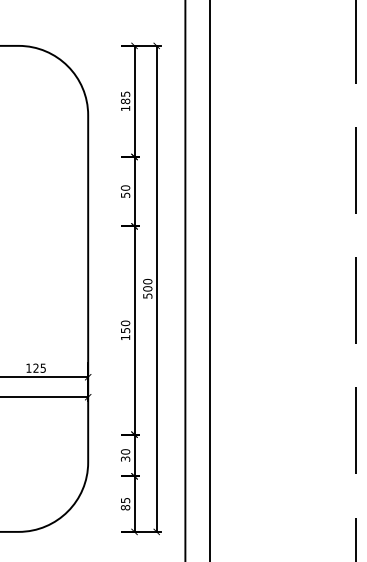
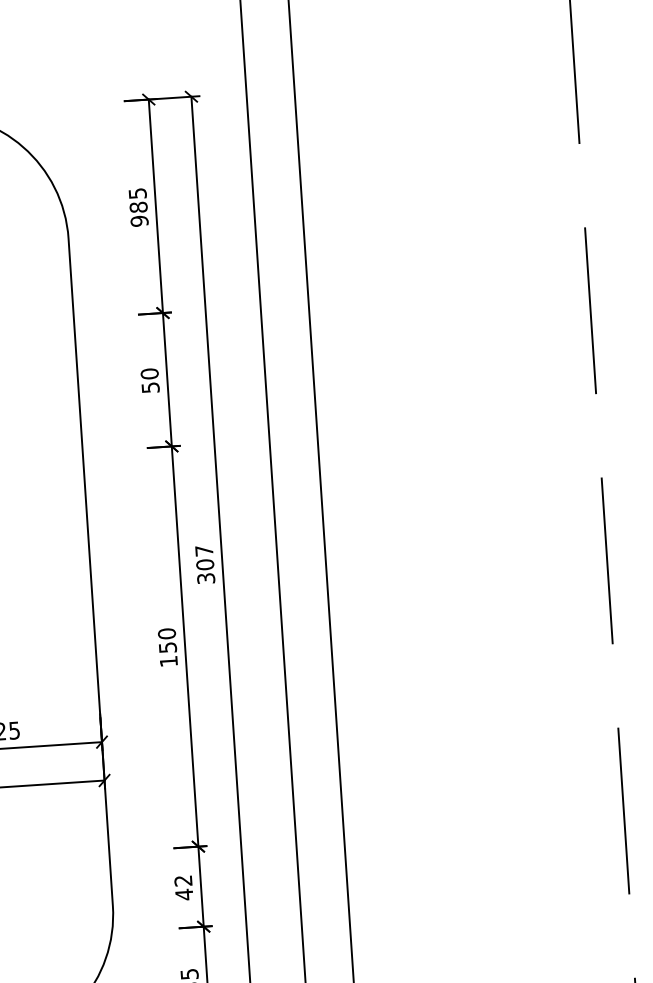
text: (125, 108) -> (139, 221), 185 -> 985
text: (147, 288) -> (204, 564), 500 -> 307
text: (125, 455) -> (183, 887), 30 -> 42

